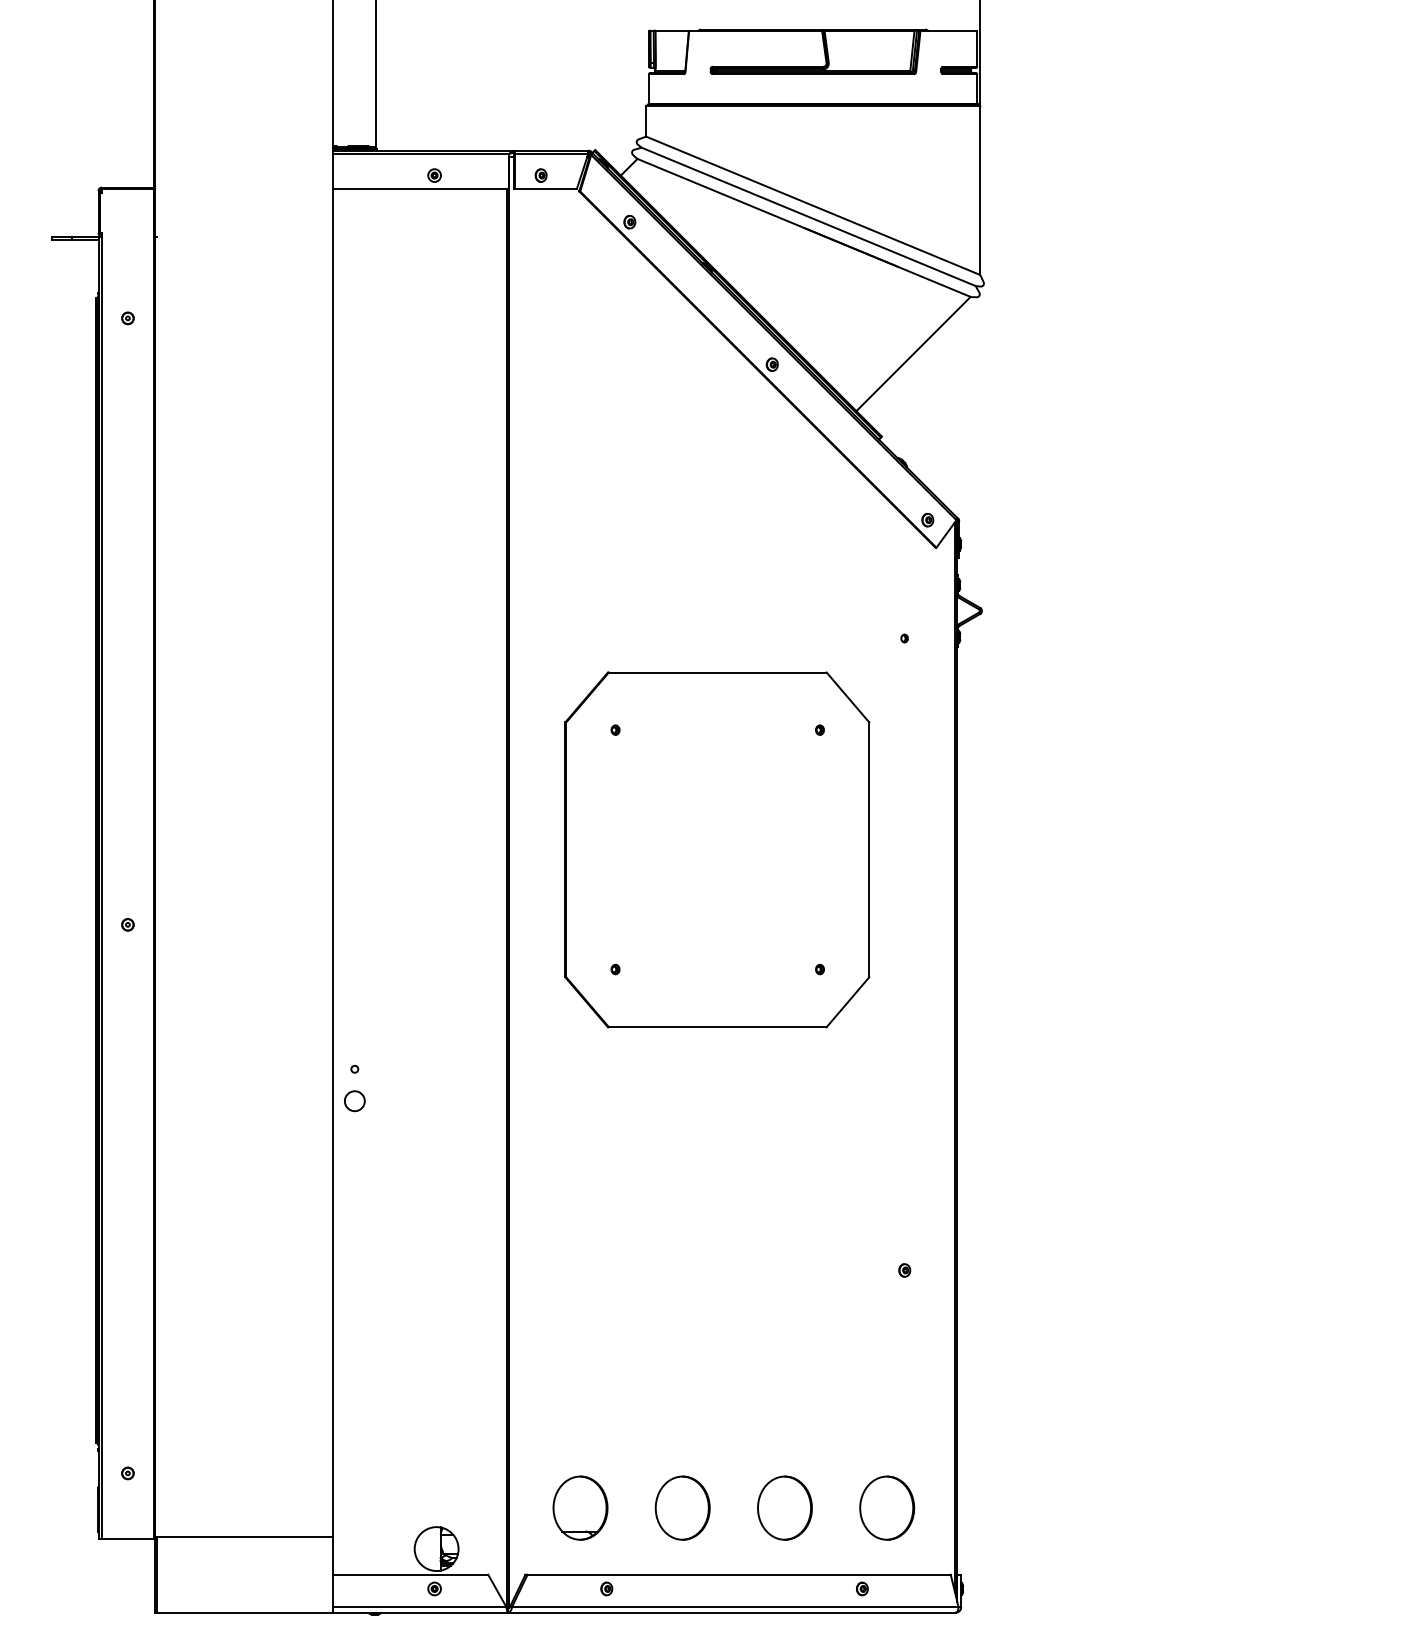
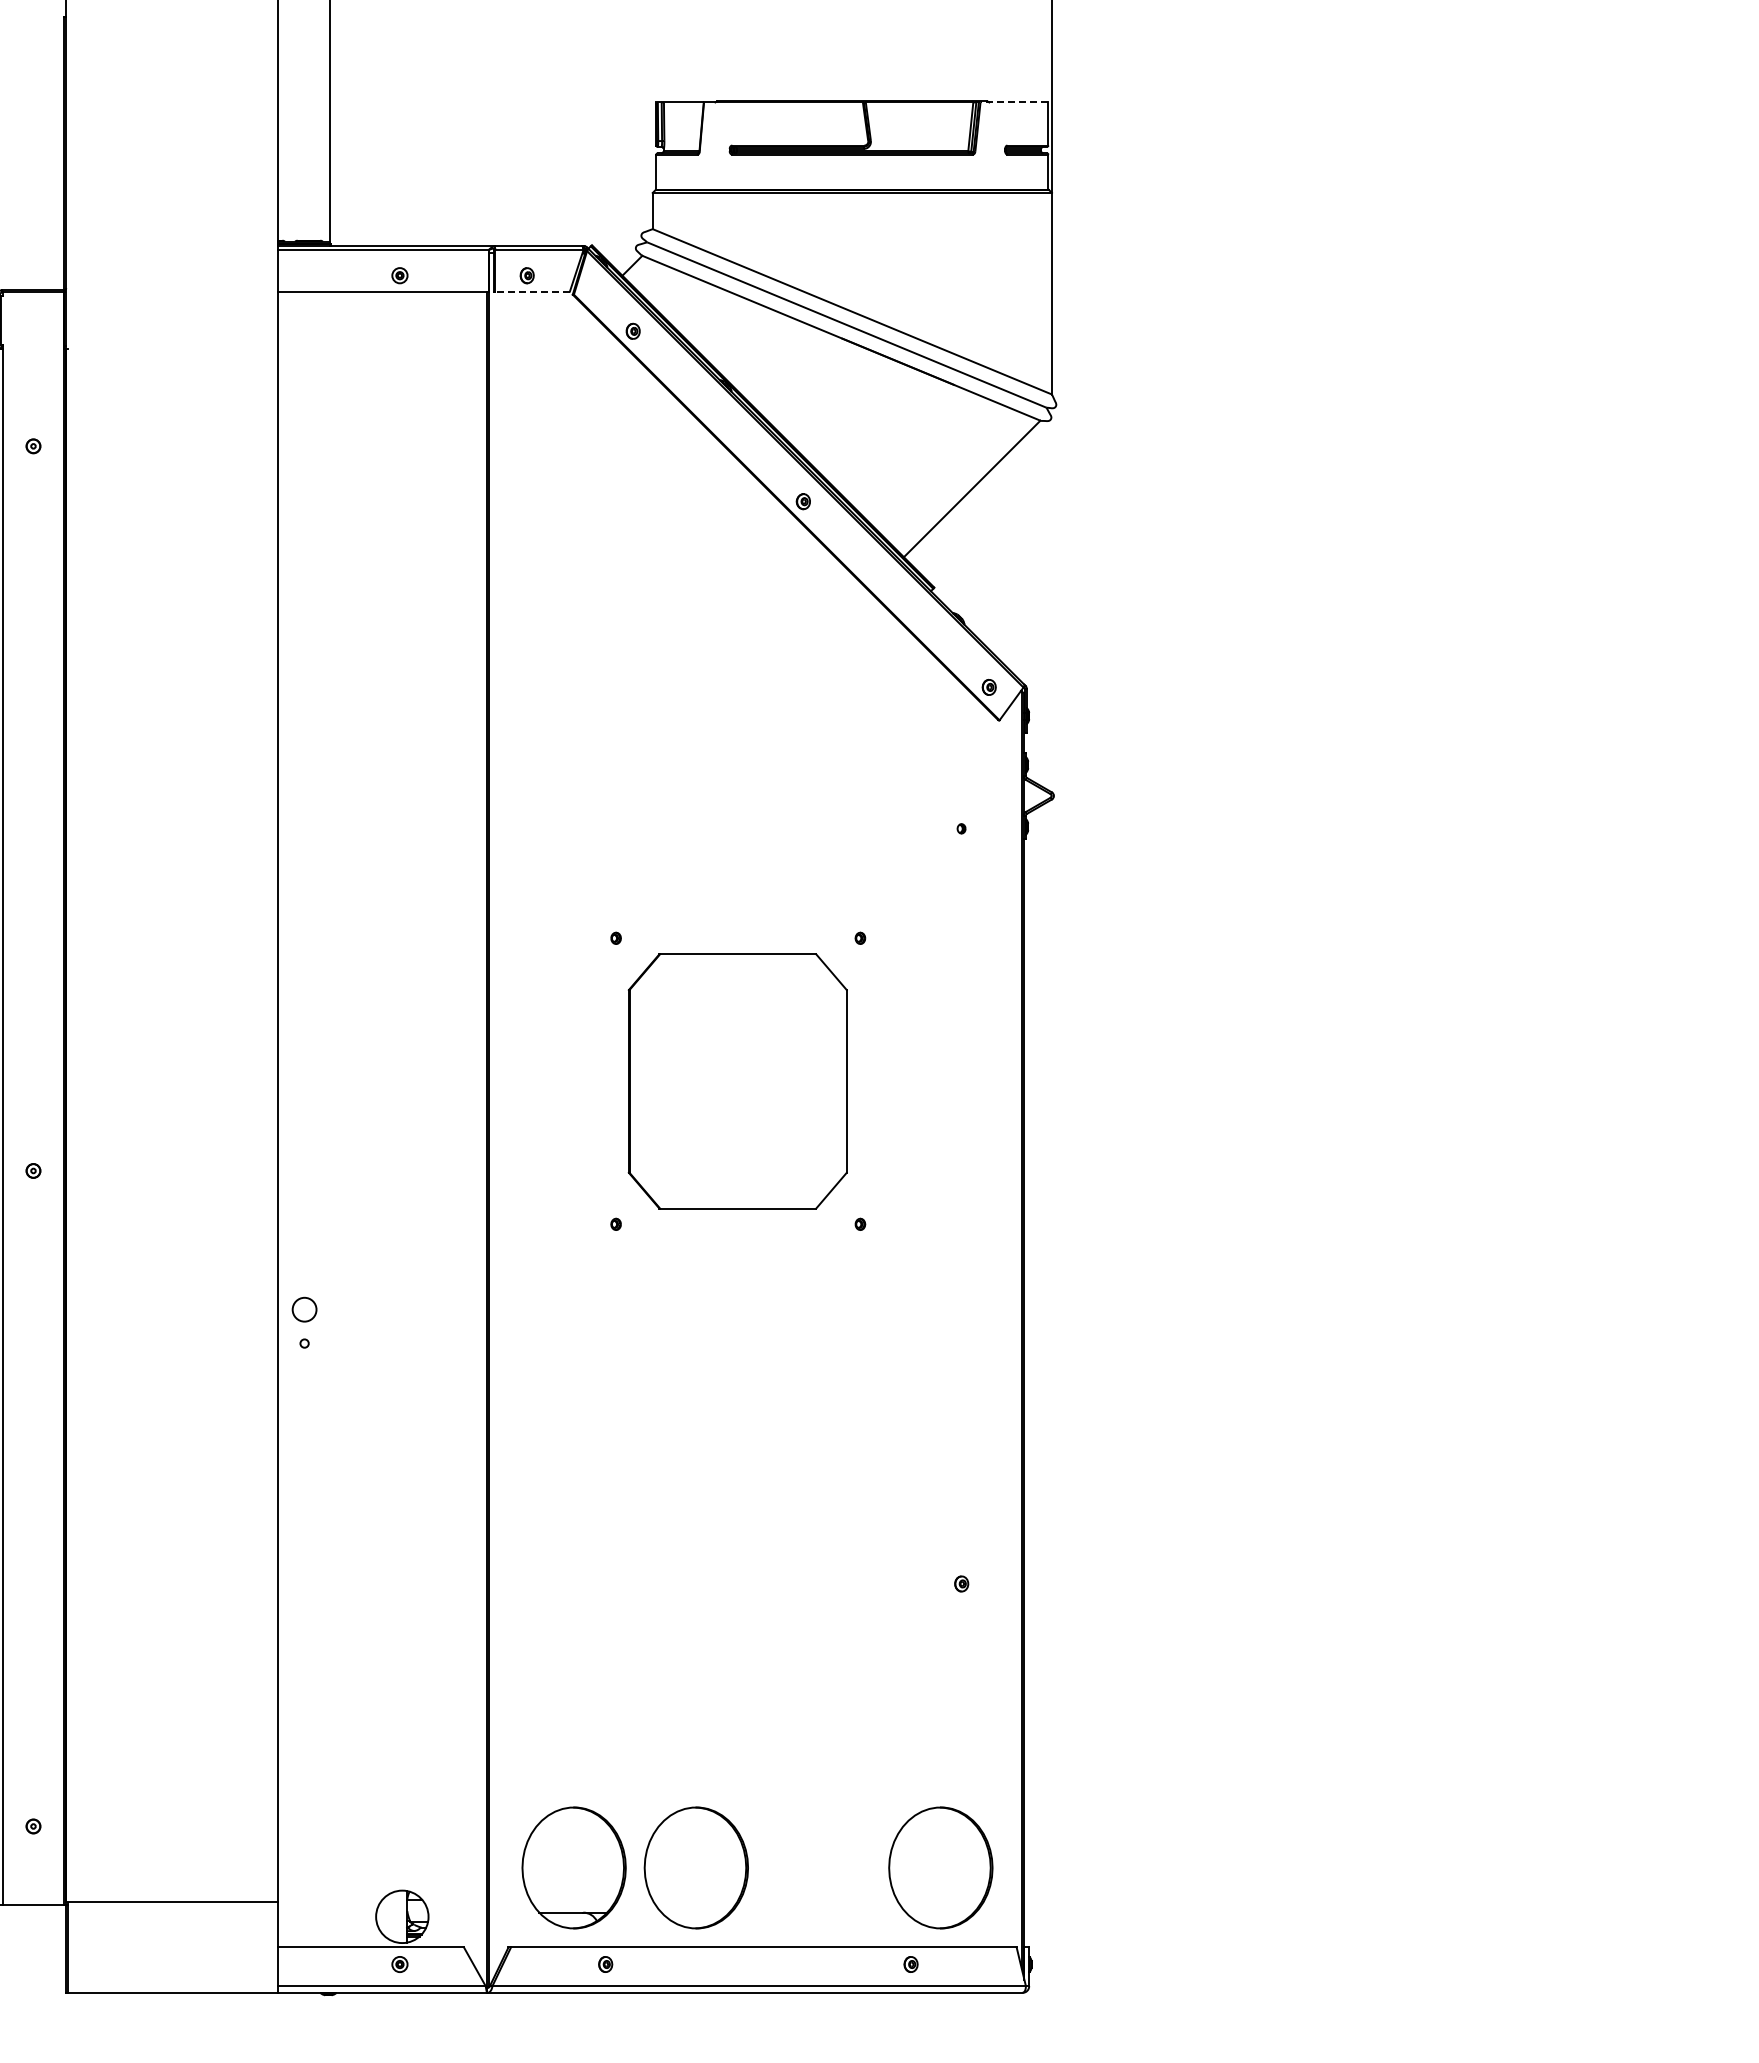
line: (948, 30) -> (1014, 102), solid -> dashed
line: (545, 188) -> (532, 291), solid -> dashed
part: (717, 849) -> (737, 1081), size x0.6
circle: (354, 1101) -> (304, 1309), moved
part: (580, 1507) -> (574, 1867), size x1.6
part: (682, 1507) -> (696, 1867), size x1.6
part: (784, 1507) -> (818, 1867), removed
part: (887, 1507) -> (940, 1867), size x1.6

